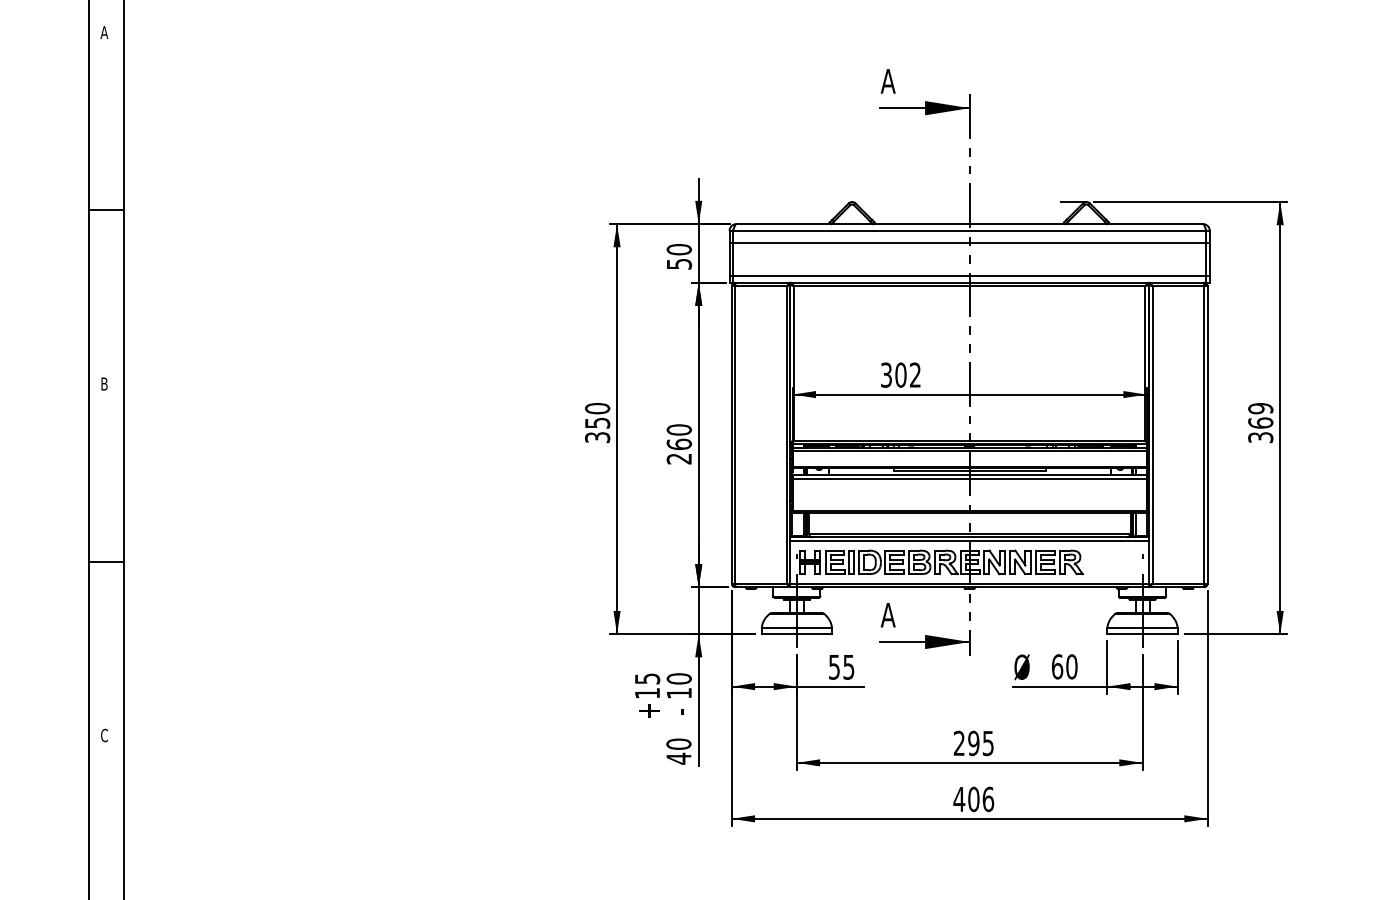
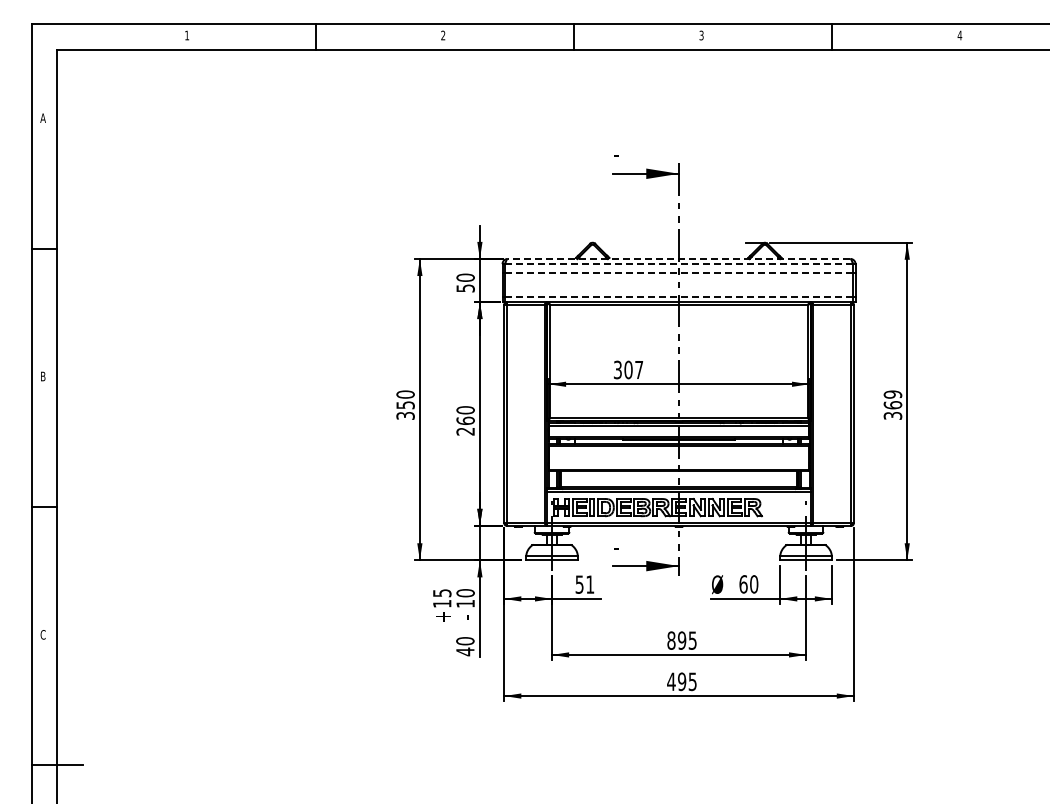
text: (887, 81) -> (618, 154), A -> -
line: (968, 223) -> (678, 258), solid -> dashed
line: (970, 231) -> (679, 264), solid -> dashed
line: (970, 242) -> (679, 272), solid -> dashed
line: (970, 275) -> (679, 296), solid -> dashed
text: (915, 374) -> (639, 369), 302 -> 307
text: (887, 615) -> (618, 546), A -> -
text: (849, 667) -> (590, 584), 55 -> 51
text: (959, 743) -> (671, 640), 295 -> 895
text: (981, 799) -> (687, 681), 406 -> 495

